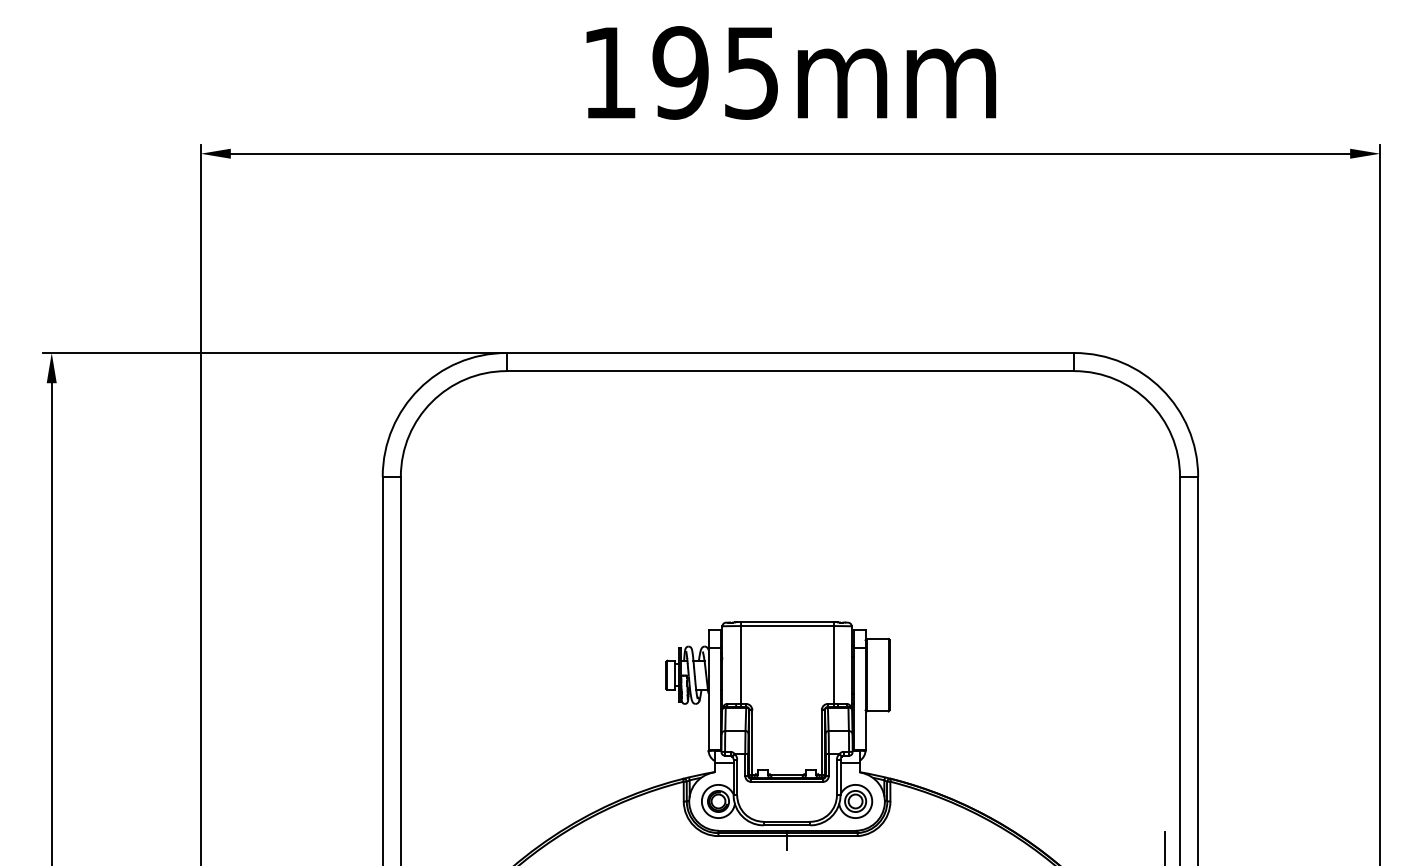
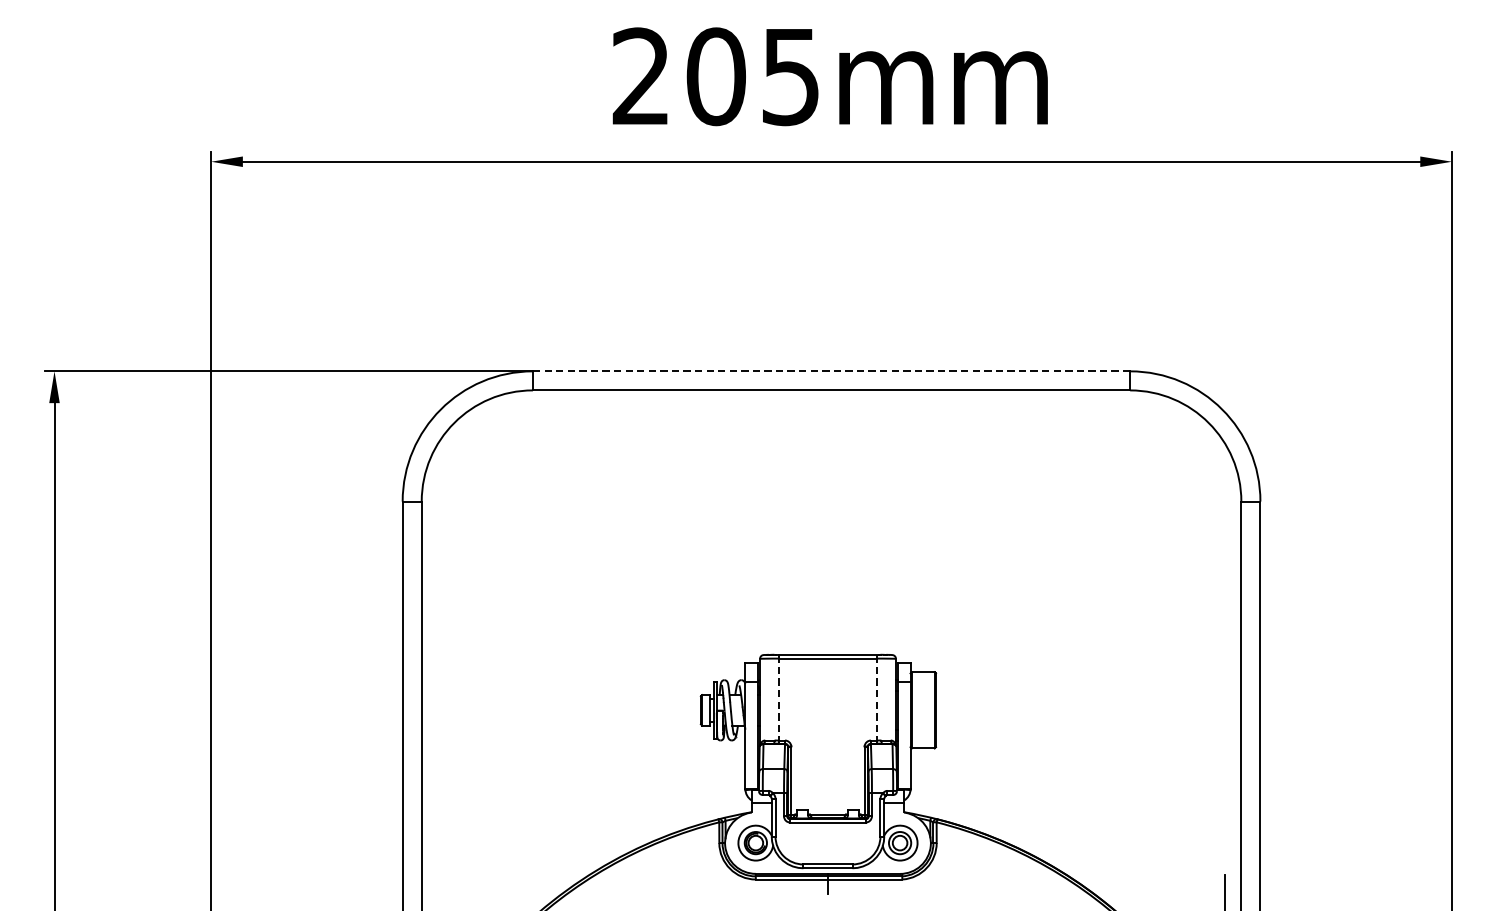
text: (645, 72) -> (679, 76), 195mm -> 205mm
line: (790, 353) -> (831, 371), solid -> dashed
line: (740, 664) -> (779, 699), solid -> dashed
line: (833, 664) -> (876, 699), solid -> dashed

